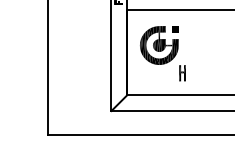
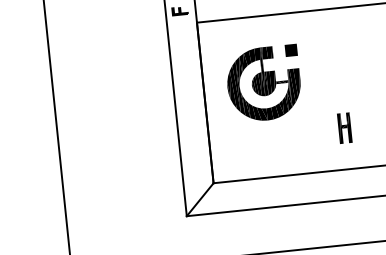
part: (182, 73) -> (344, 128), moved

